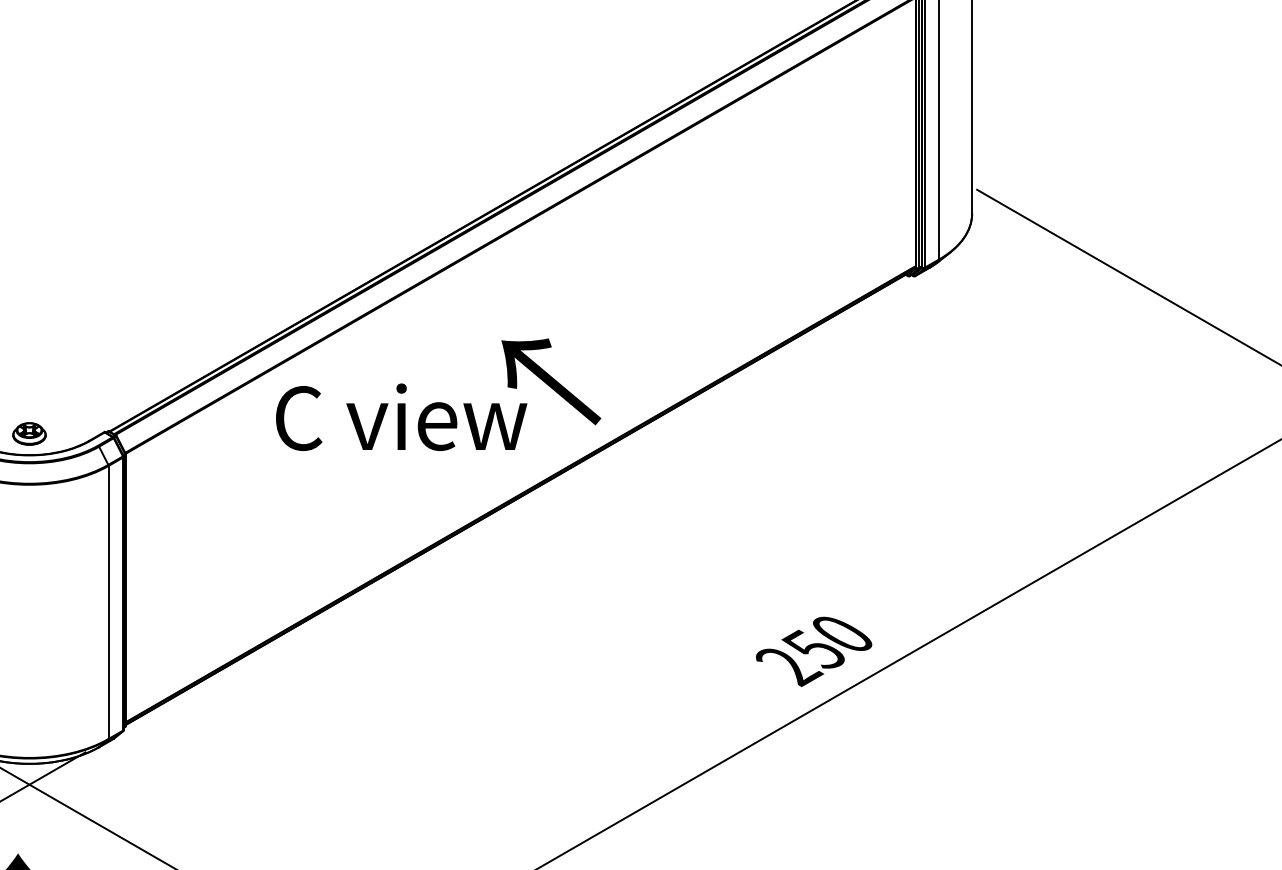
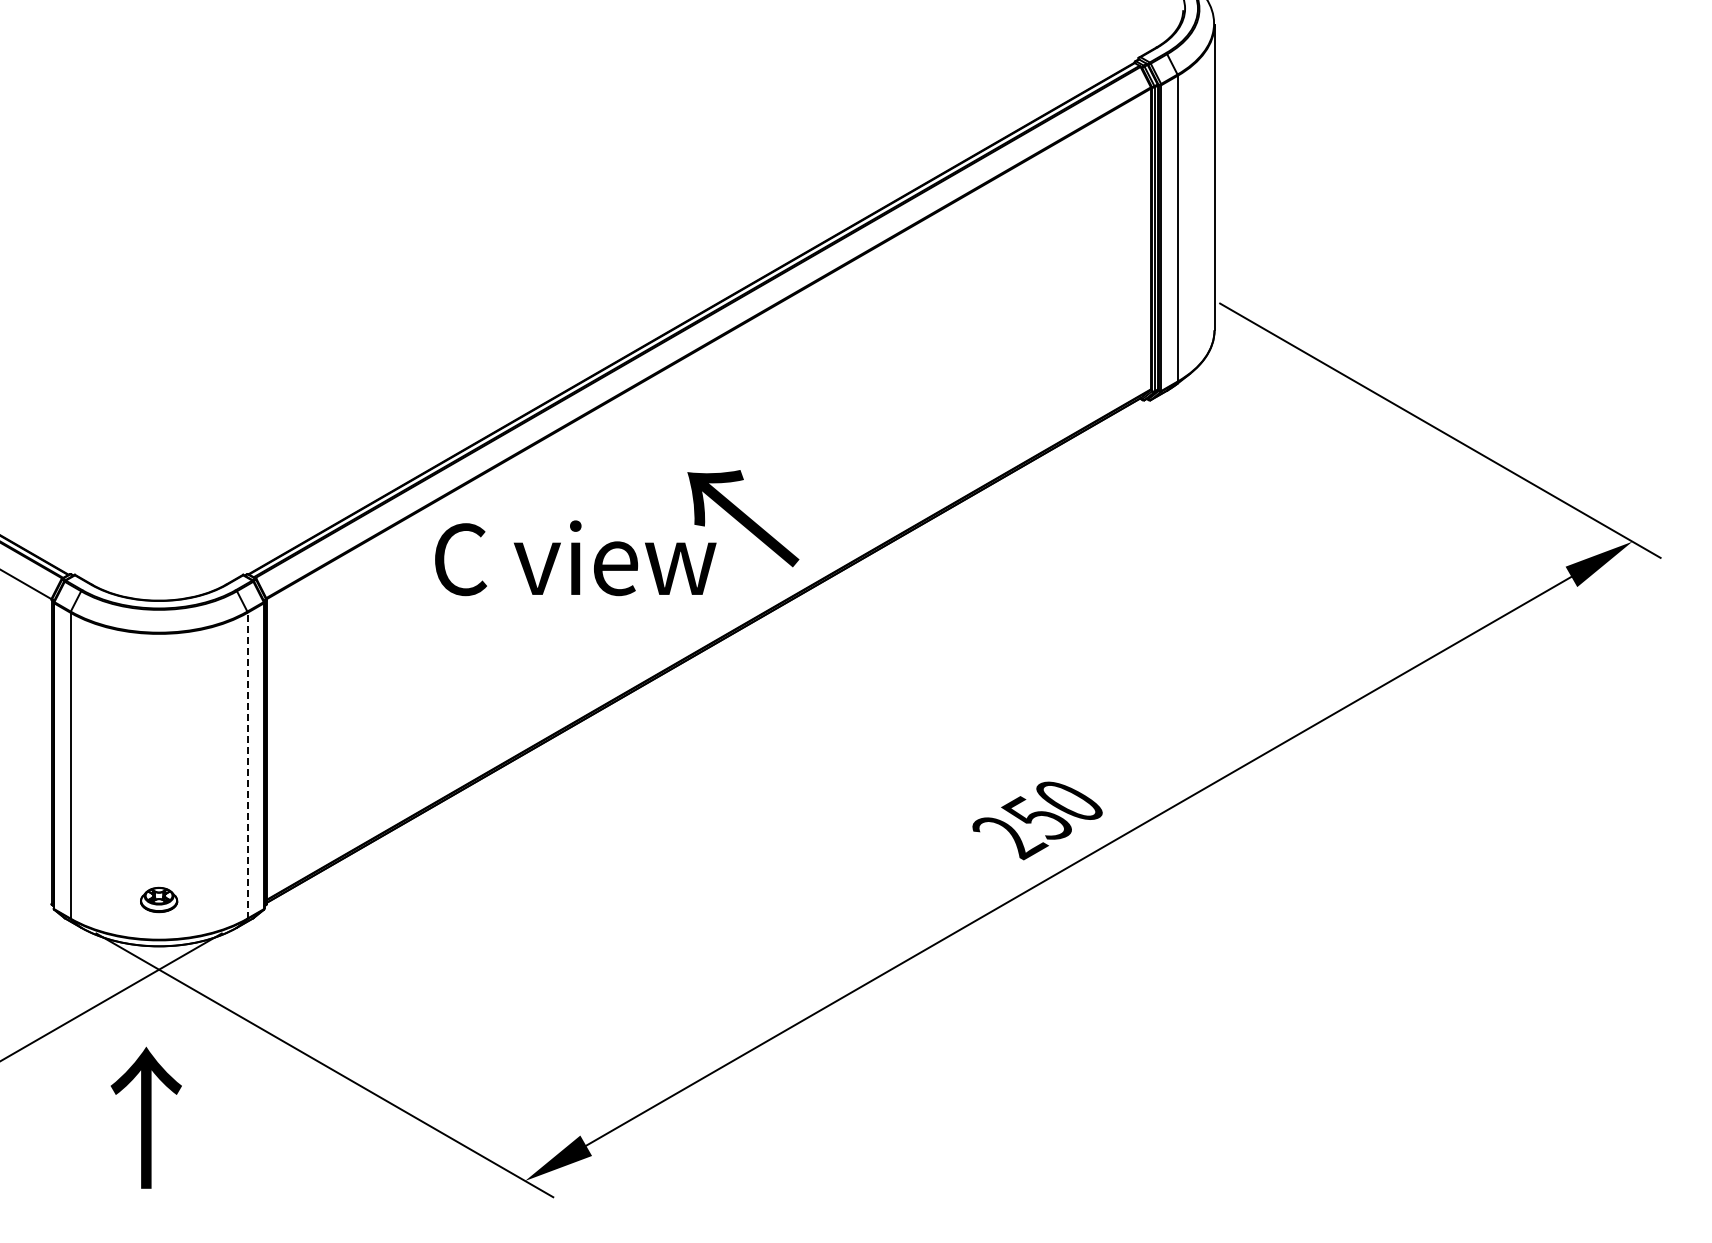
part: (29, 433) -> (159, 899), moved
line: (108, 602) -> (247, 765), solid -> dashed

